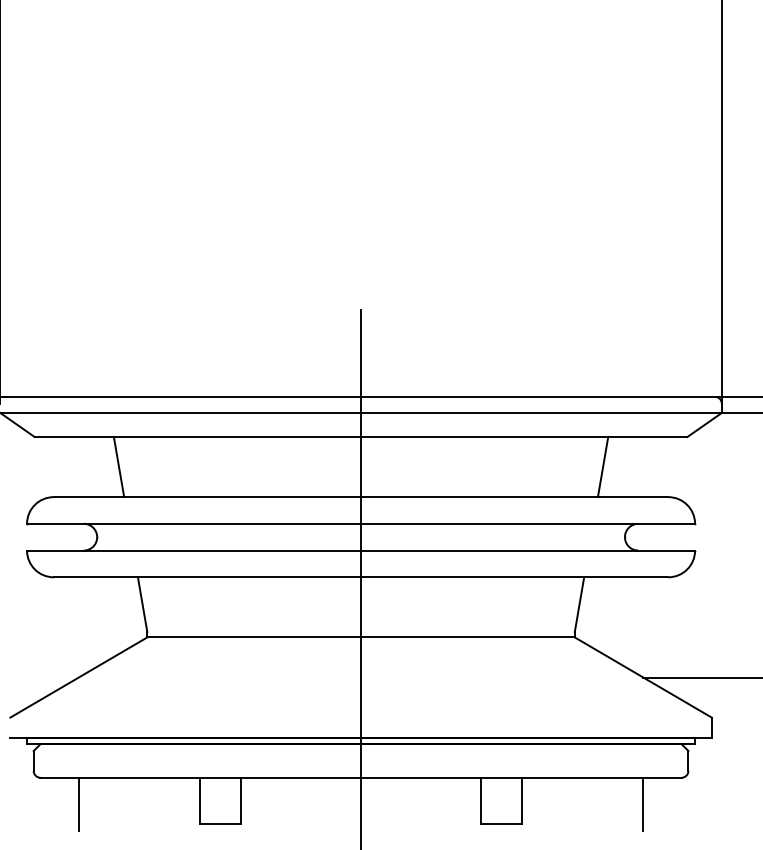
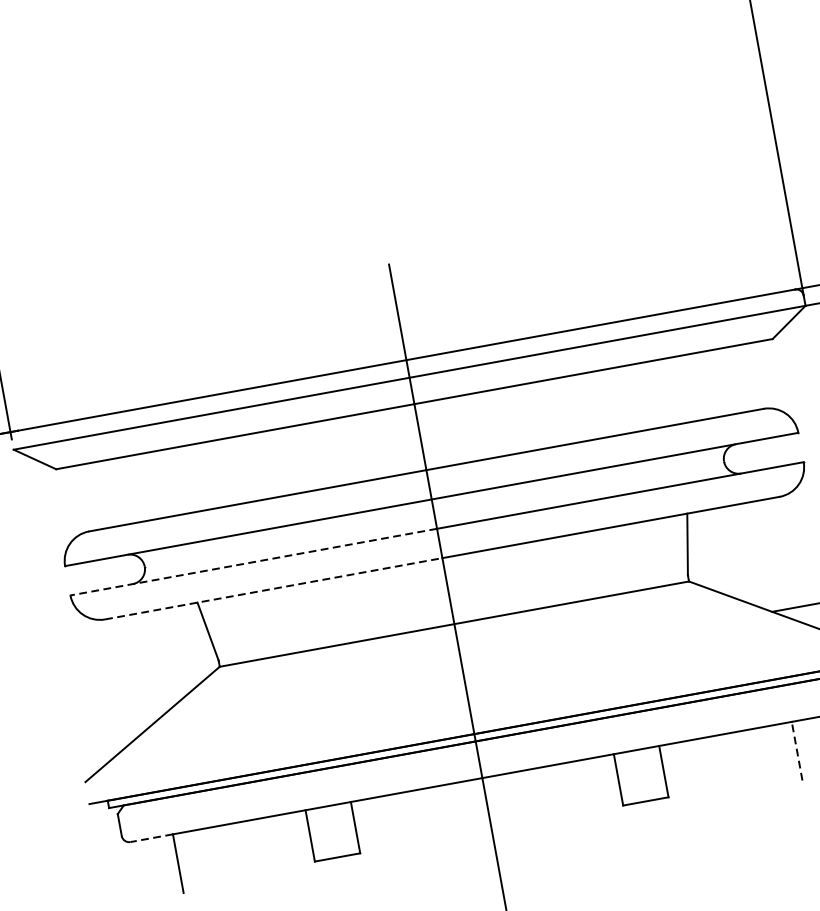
line: (118, 467) -> (154, 486), removed
line: (602, 467) -> (685, 389), removed
line: (193, 550) -> (253, 562), solid -> dashed
line: (207, 577) -> (273, 588), solid -> dashed
line: (59, 777) -> (151, 838), solid -> dashed
line: (642, 804) -> (796, 751), solid -> dashed

